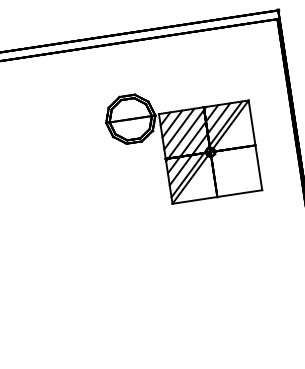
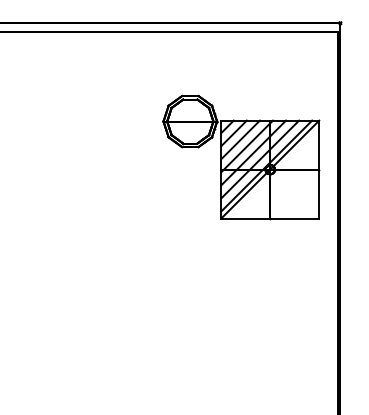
part: (182, 145) -> (241, 157), moved

